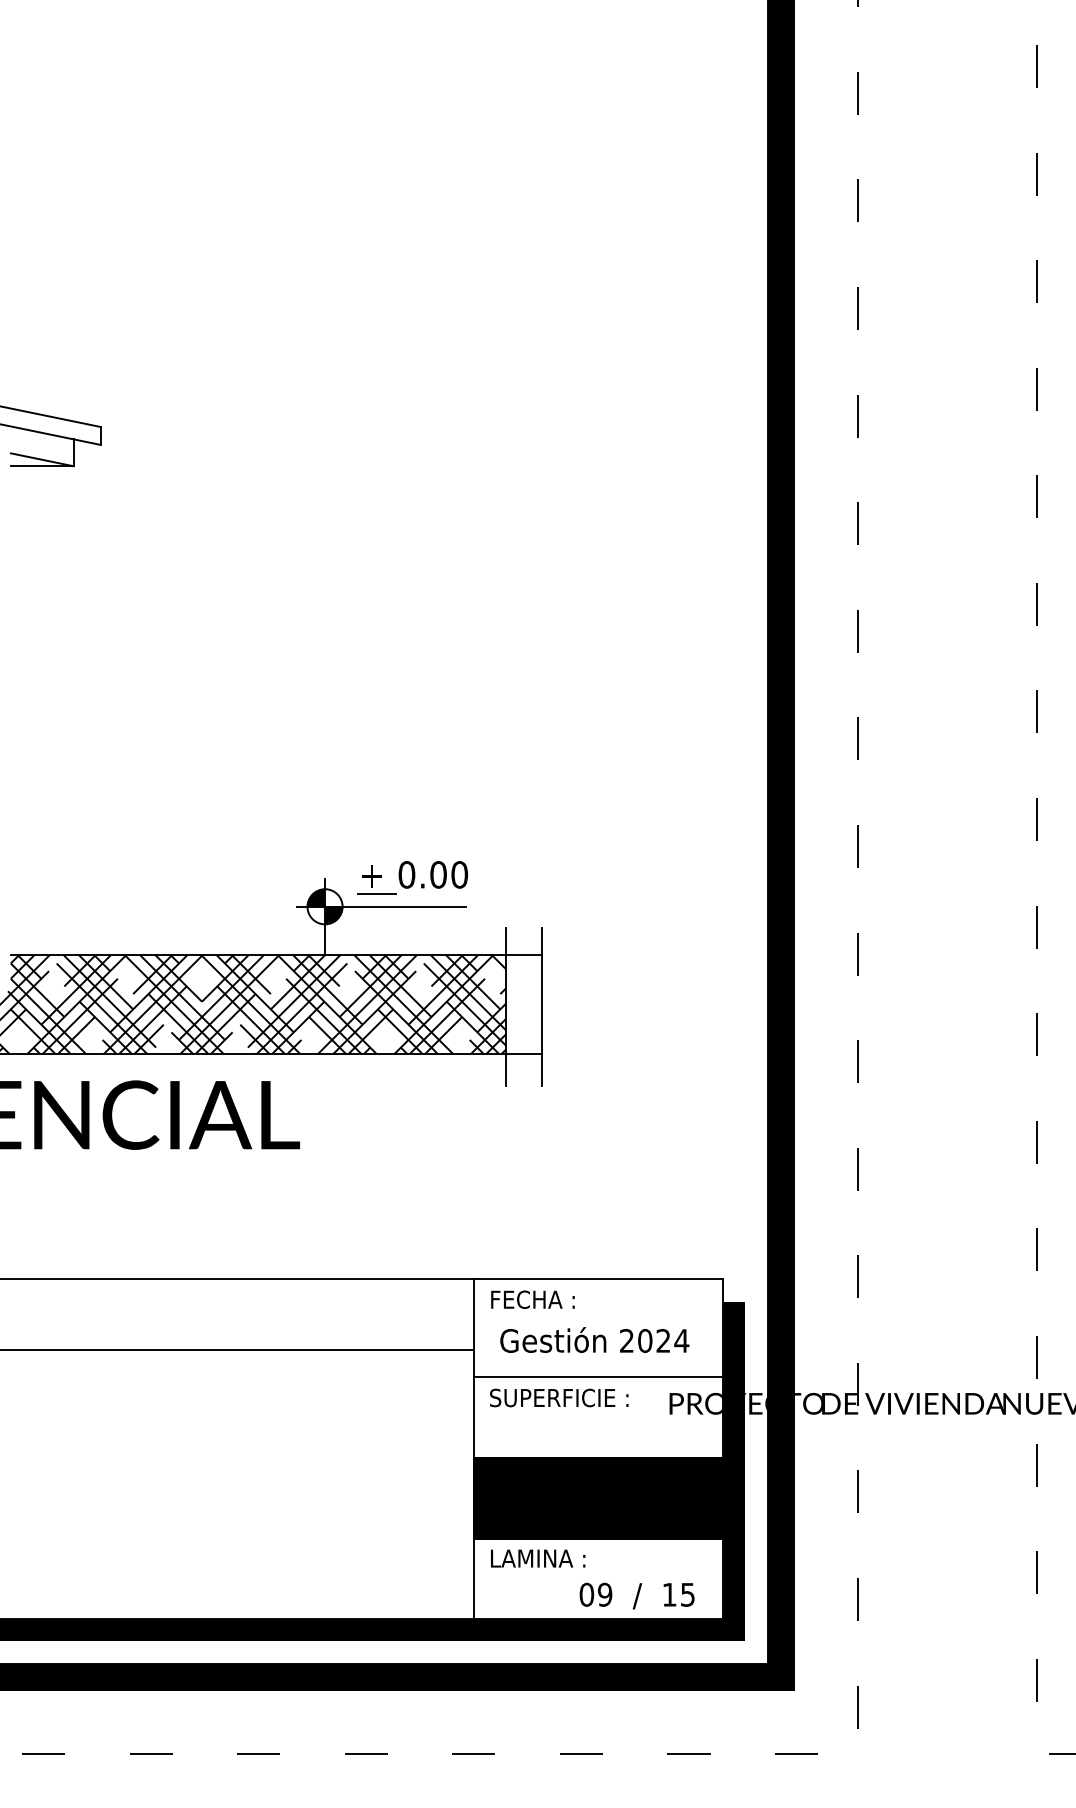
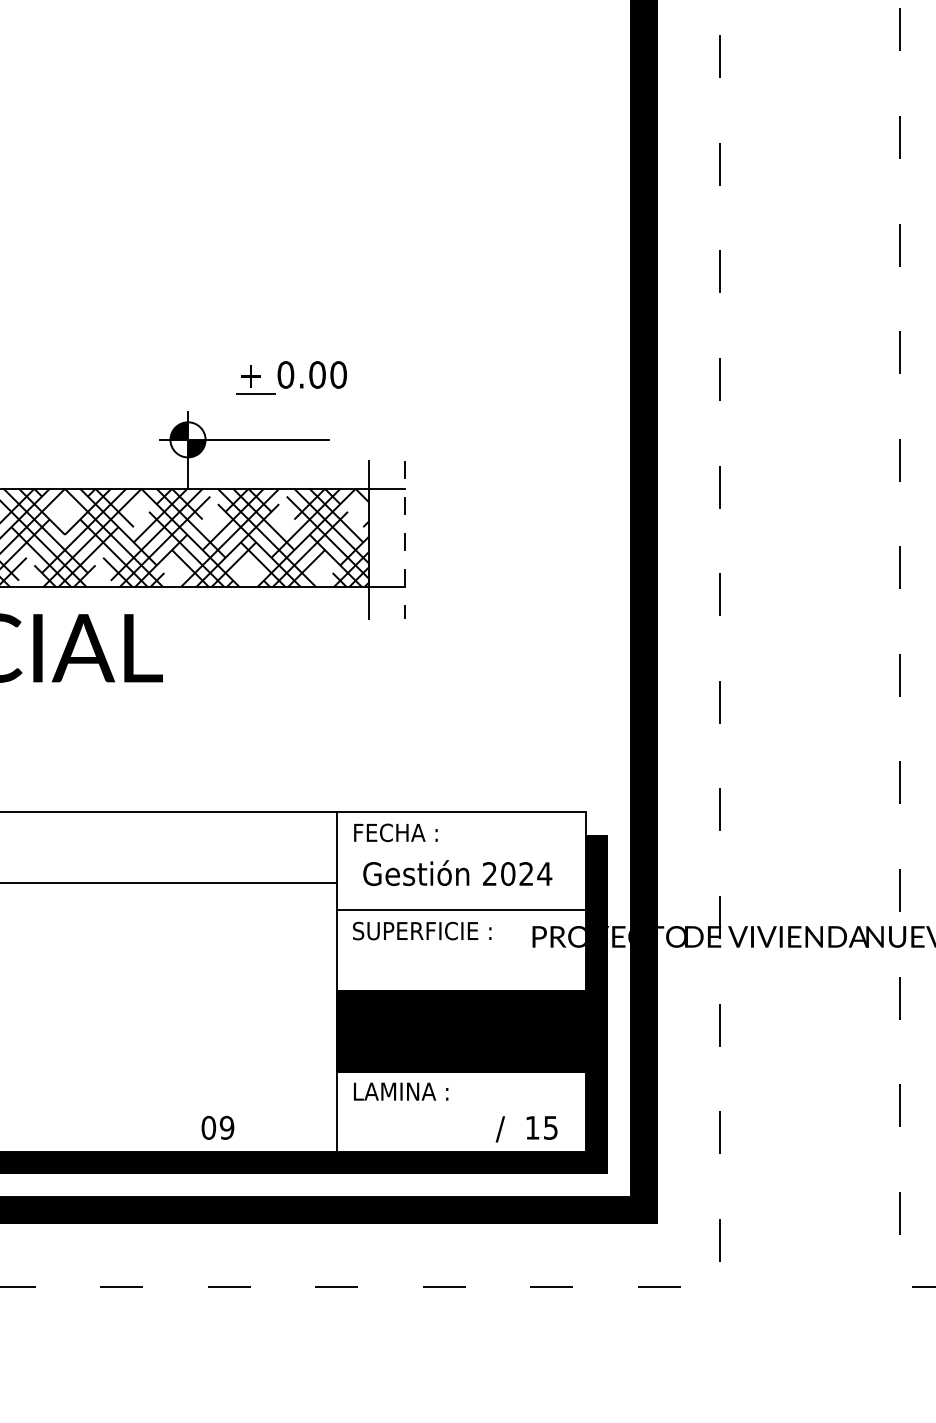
part: (412, 877) -> (291, 377), moved
line: (541, 1006) -> (404, 539), solid -> dashed
text: (595, 1594) -> (217, 1127), moved

